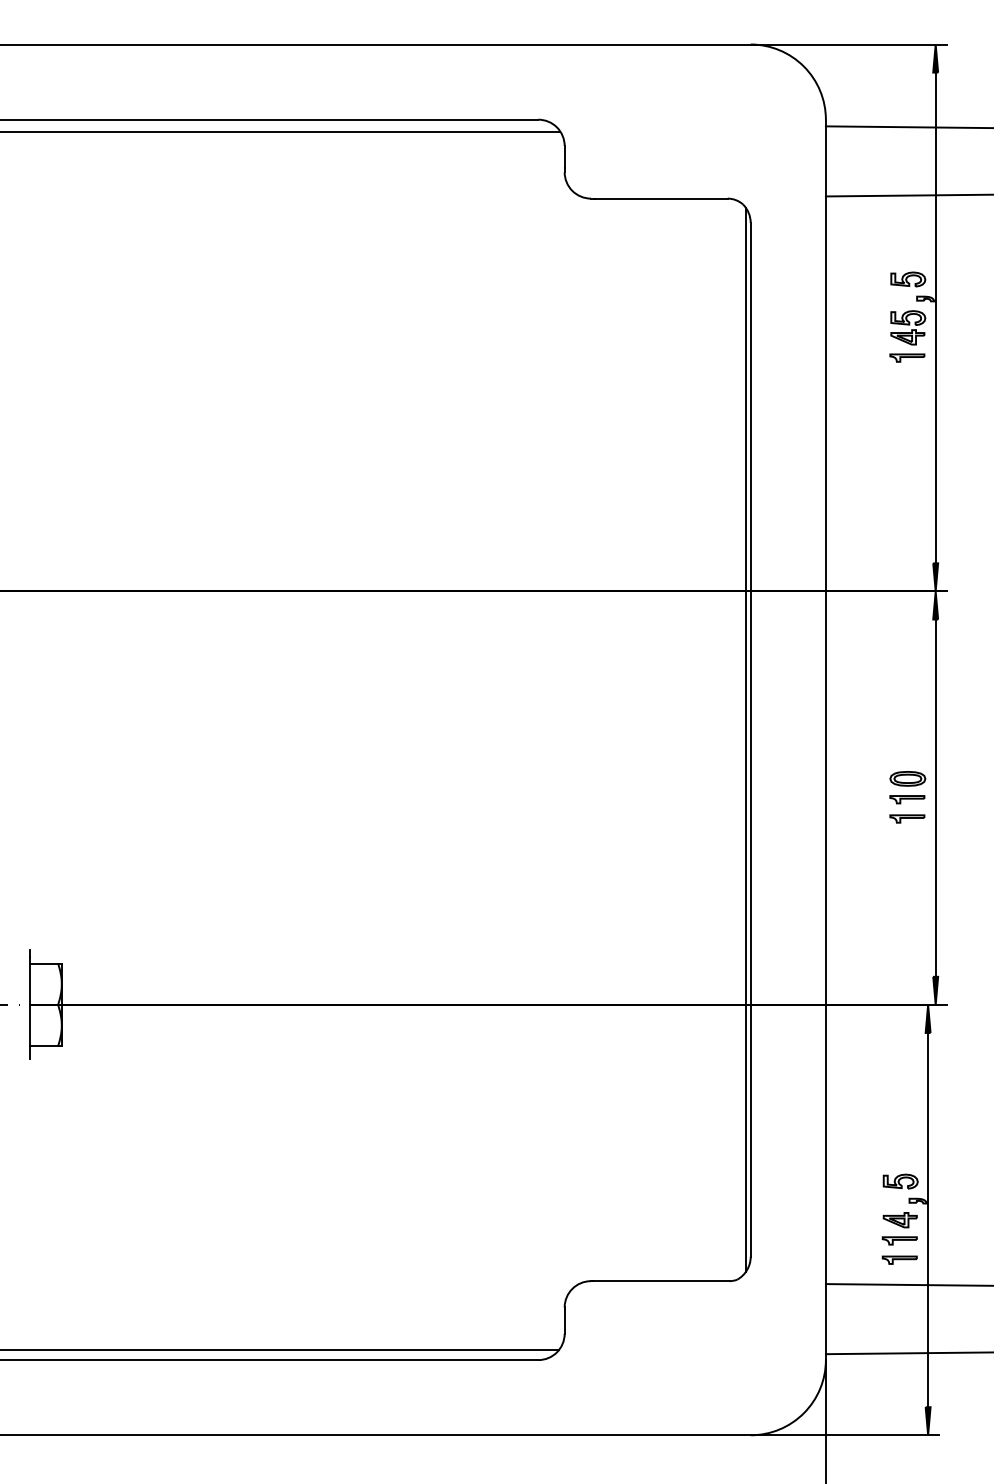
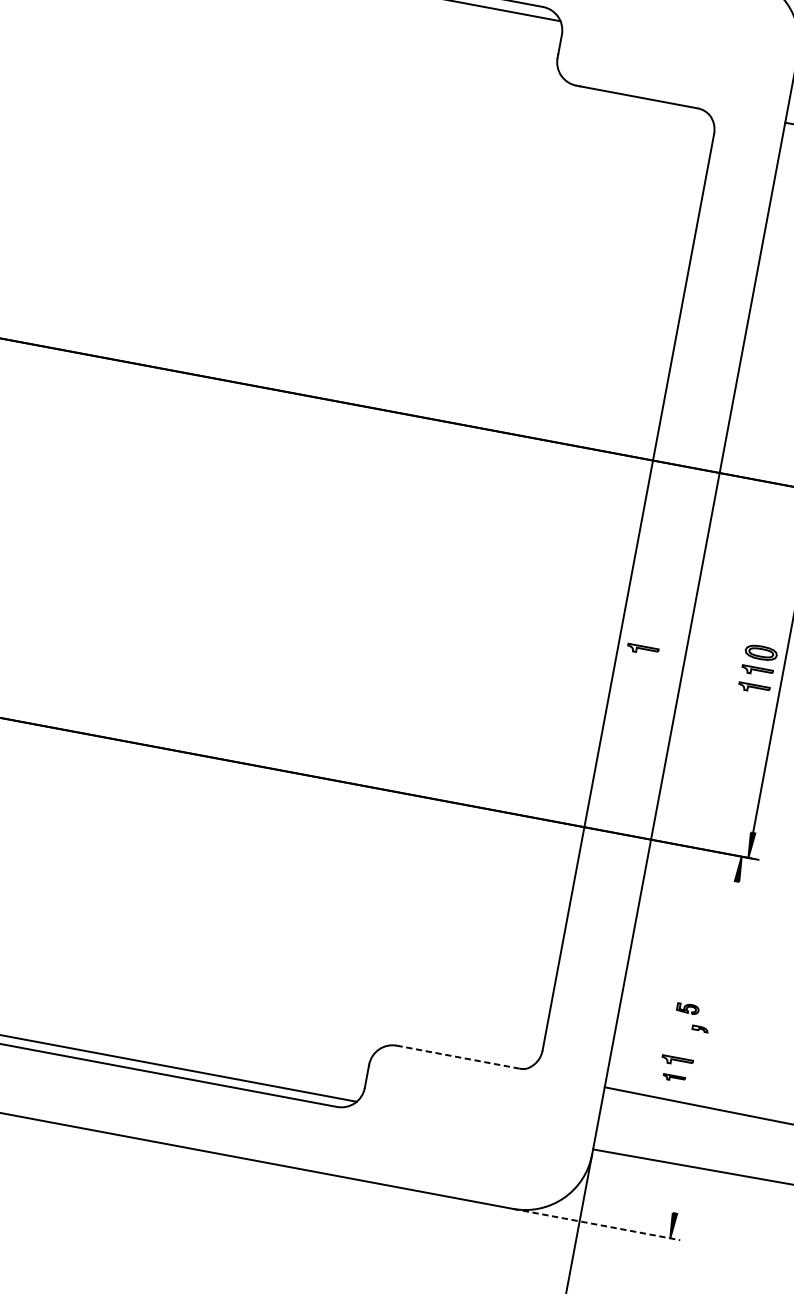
line: (745, 739) -> (623, 590), removed
part: (778, 799) -> (643, 649), added
part: (900, 1181) -> (687, 1008), size x0.7
line: (928, 1219) -> (706, 1047), removed
part: (899, 1220) -> (680, 1043), removed
part: (899, 1259) -> (674, 1077), size x0.7
line: (660, 1281) -> (458, 1057), solid -> dashed
line: (845, 1435) -> (596, 1224), solid -> dashed

